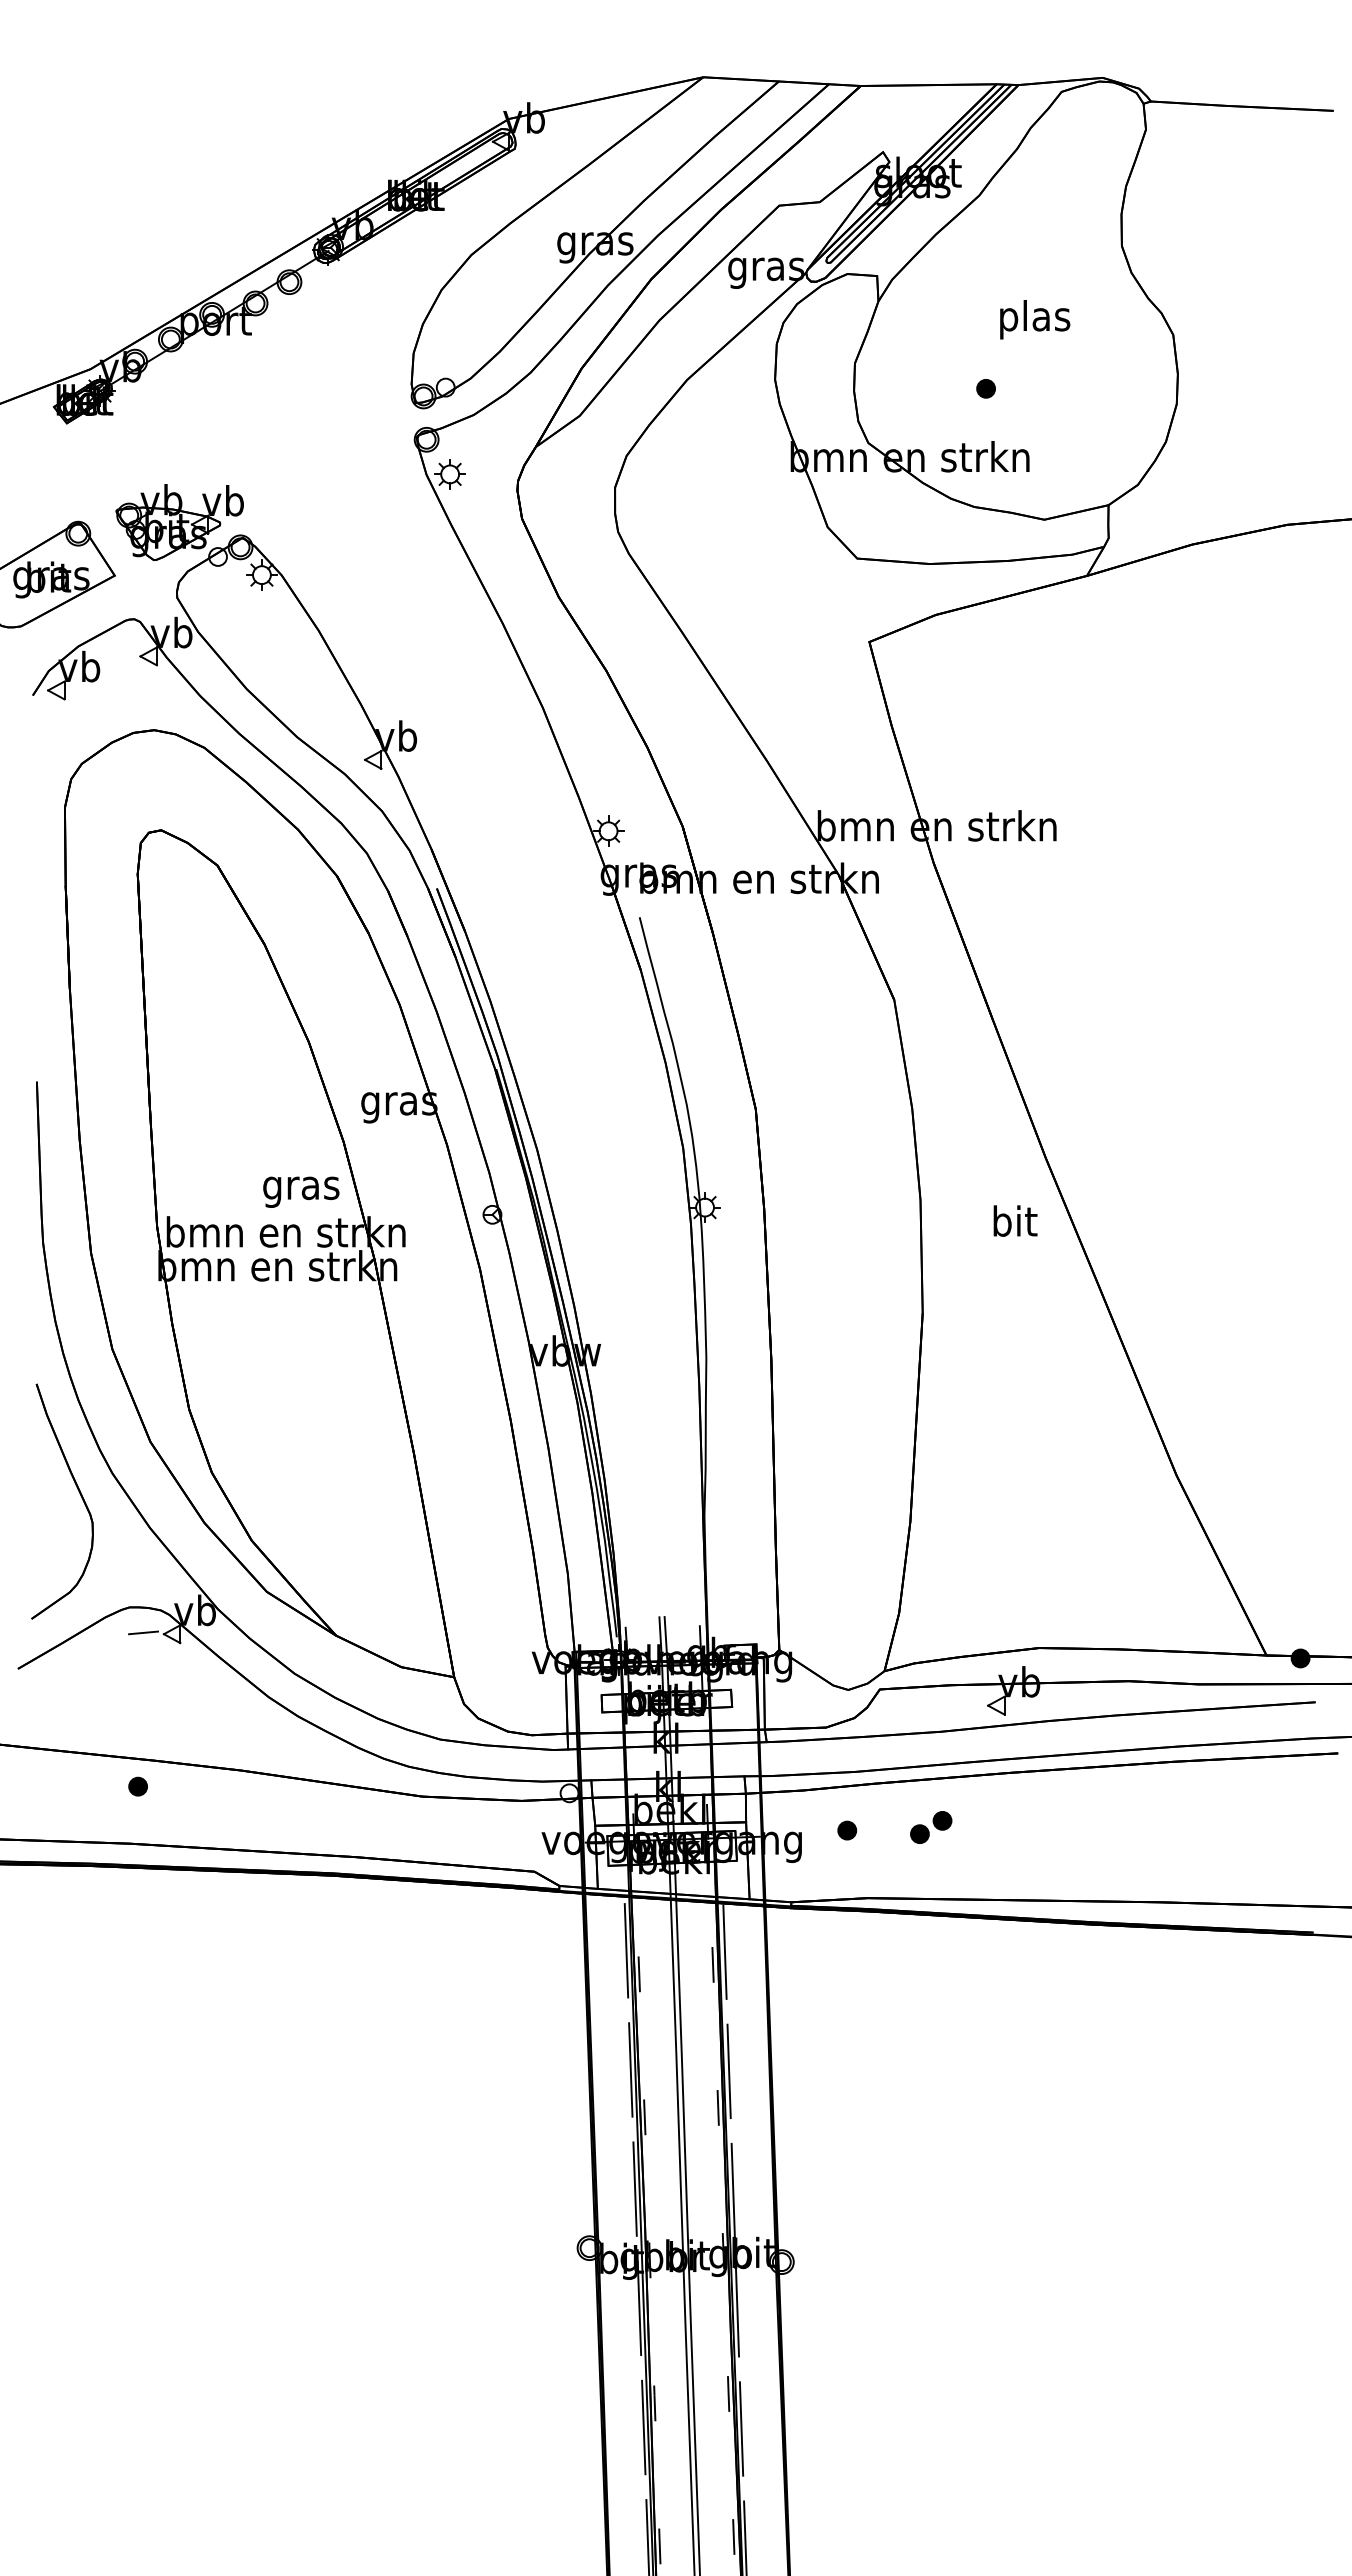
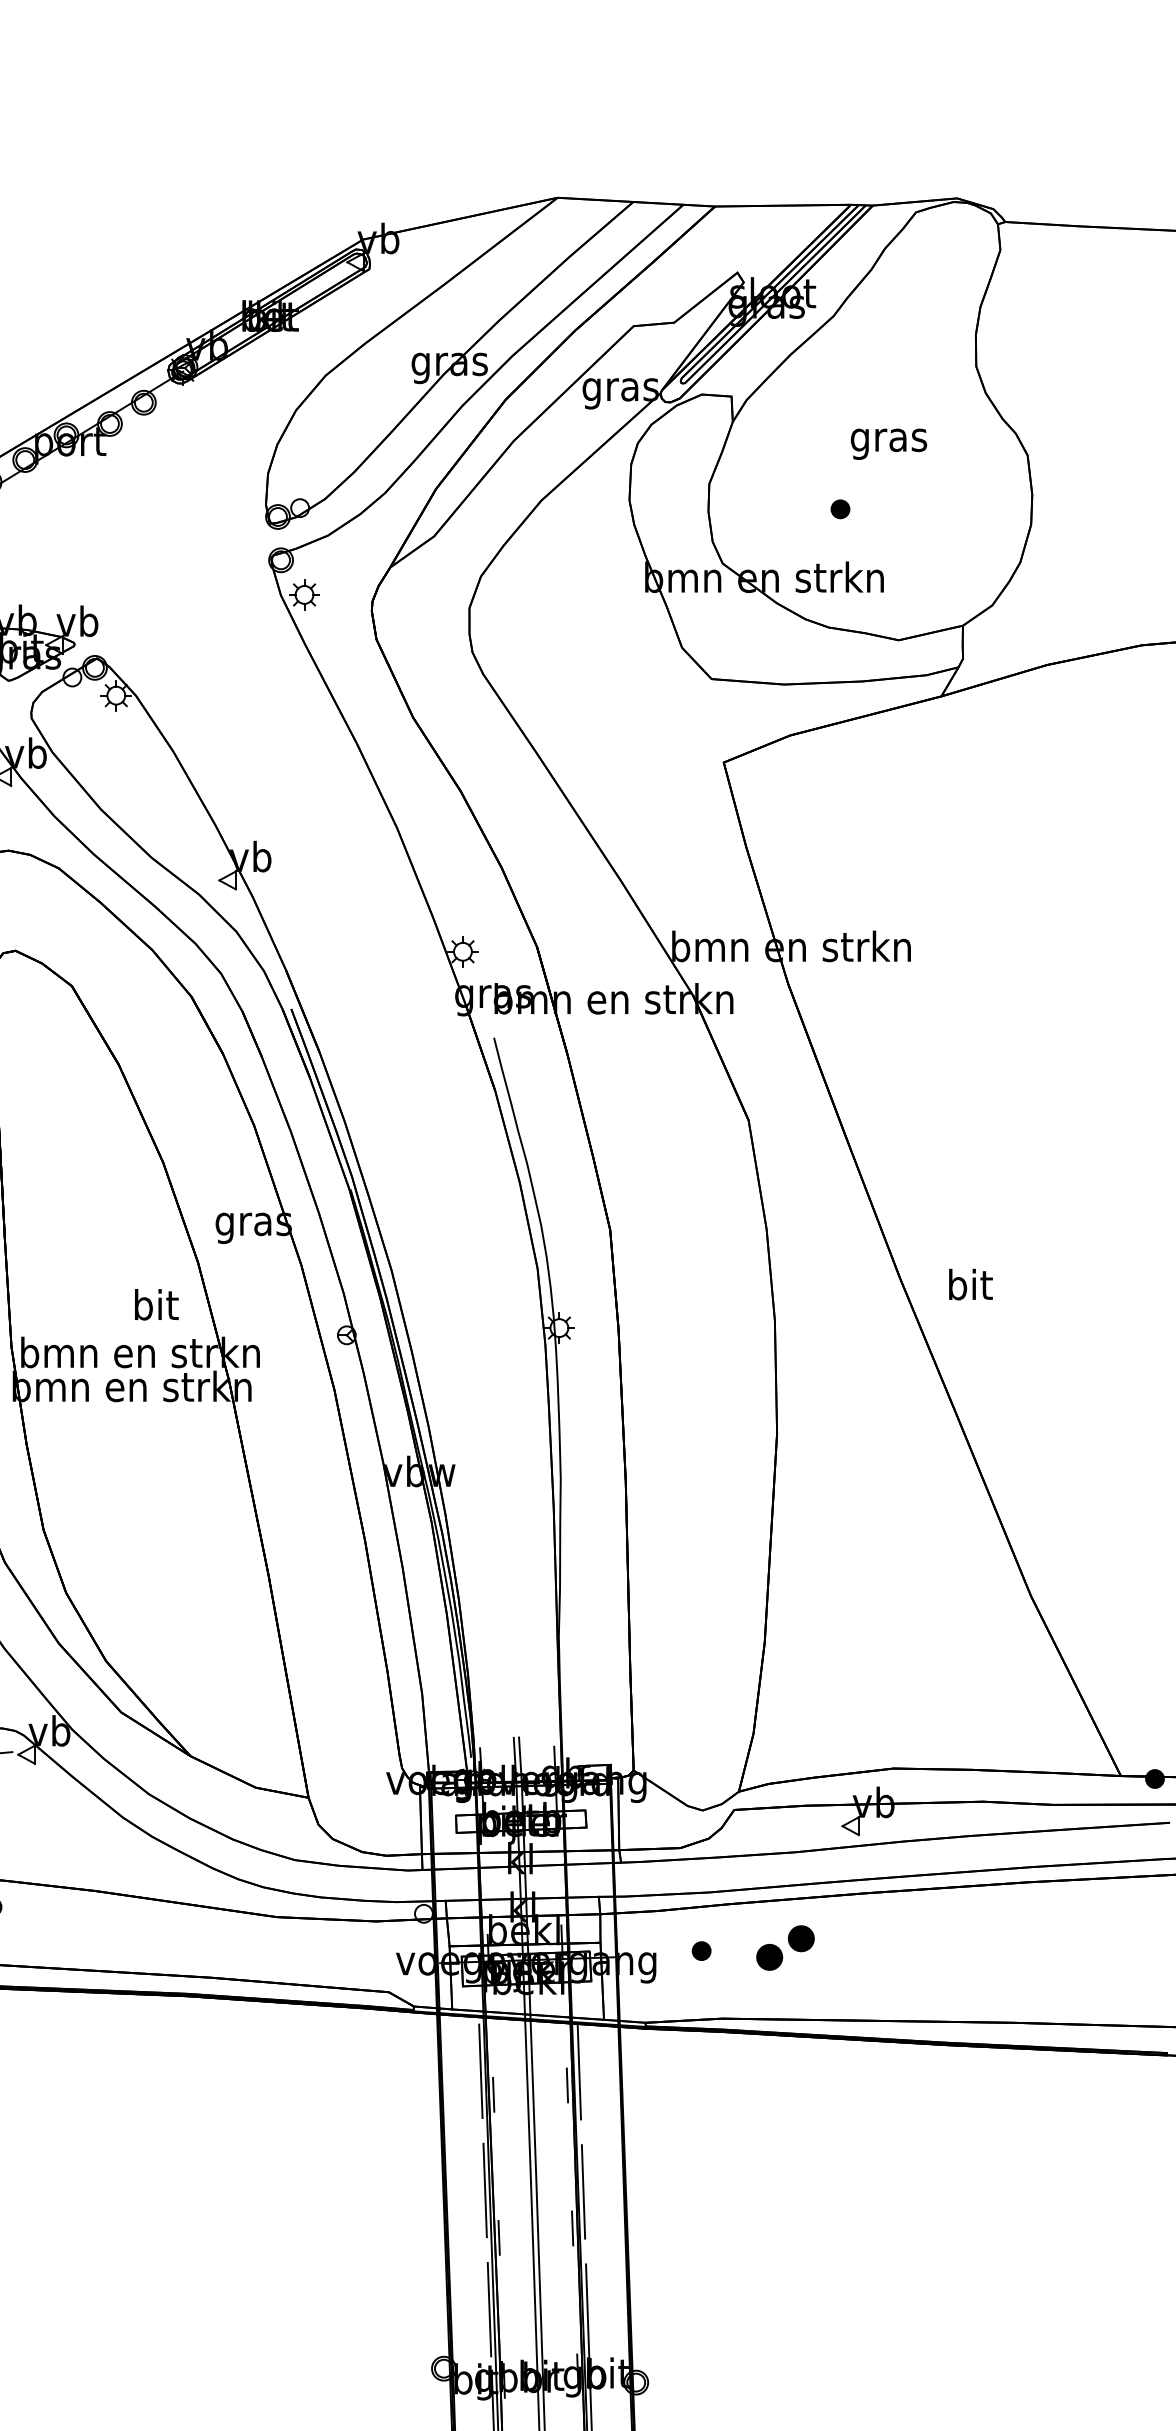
text: (1034, 319) -> (888, 440), plas -> gras
text: (301, 1187) -> (155, 1308), gras -> bit
text: (1015, 1220) -> (970, 1284), moved
part: (931, 1827) -> (785, 1948), size x1.4

